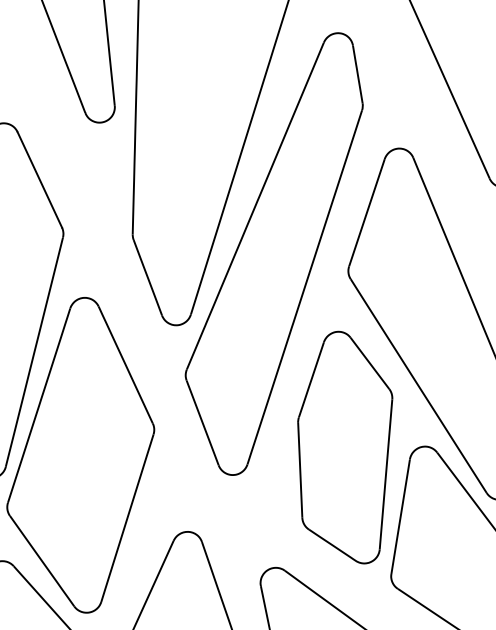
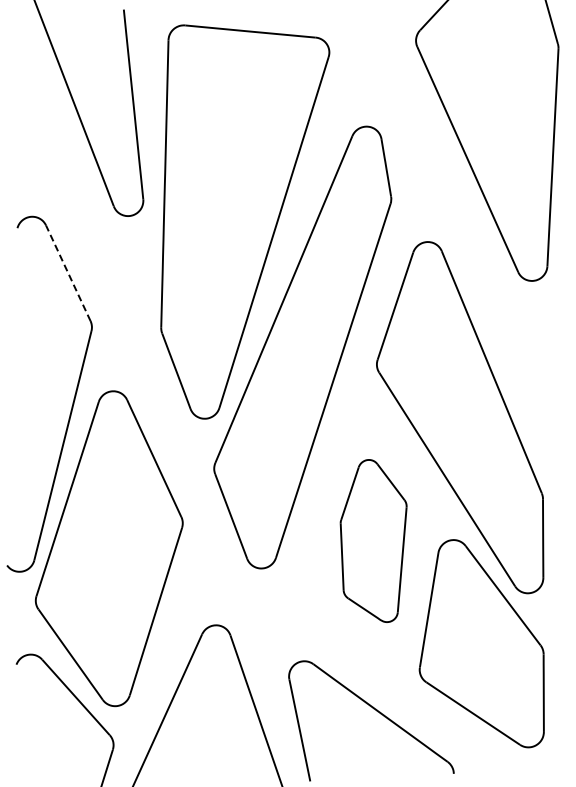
line: (39, 180) -> (68, 273), solid -> dashed
part: (344, 447) -> (373, 540), size x0.7

